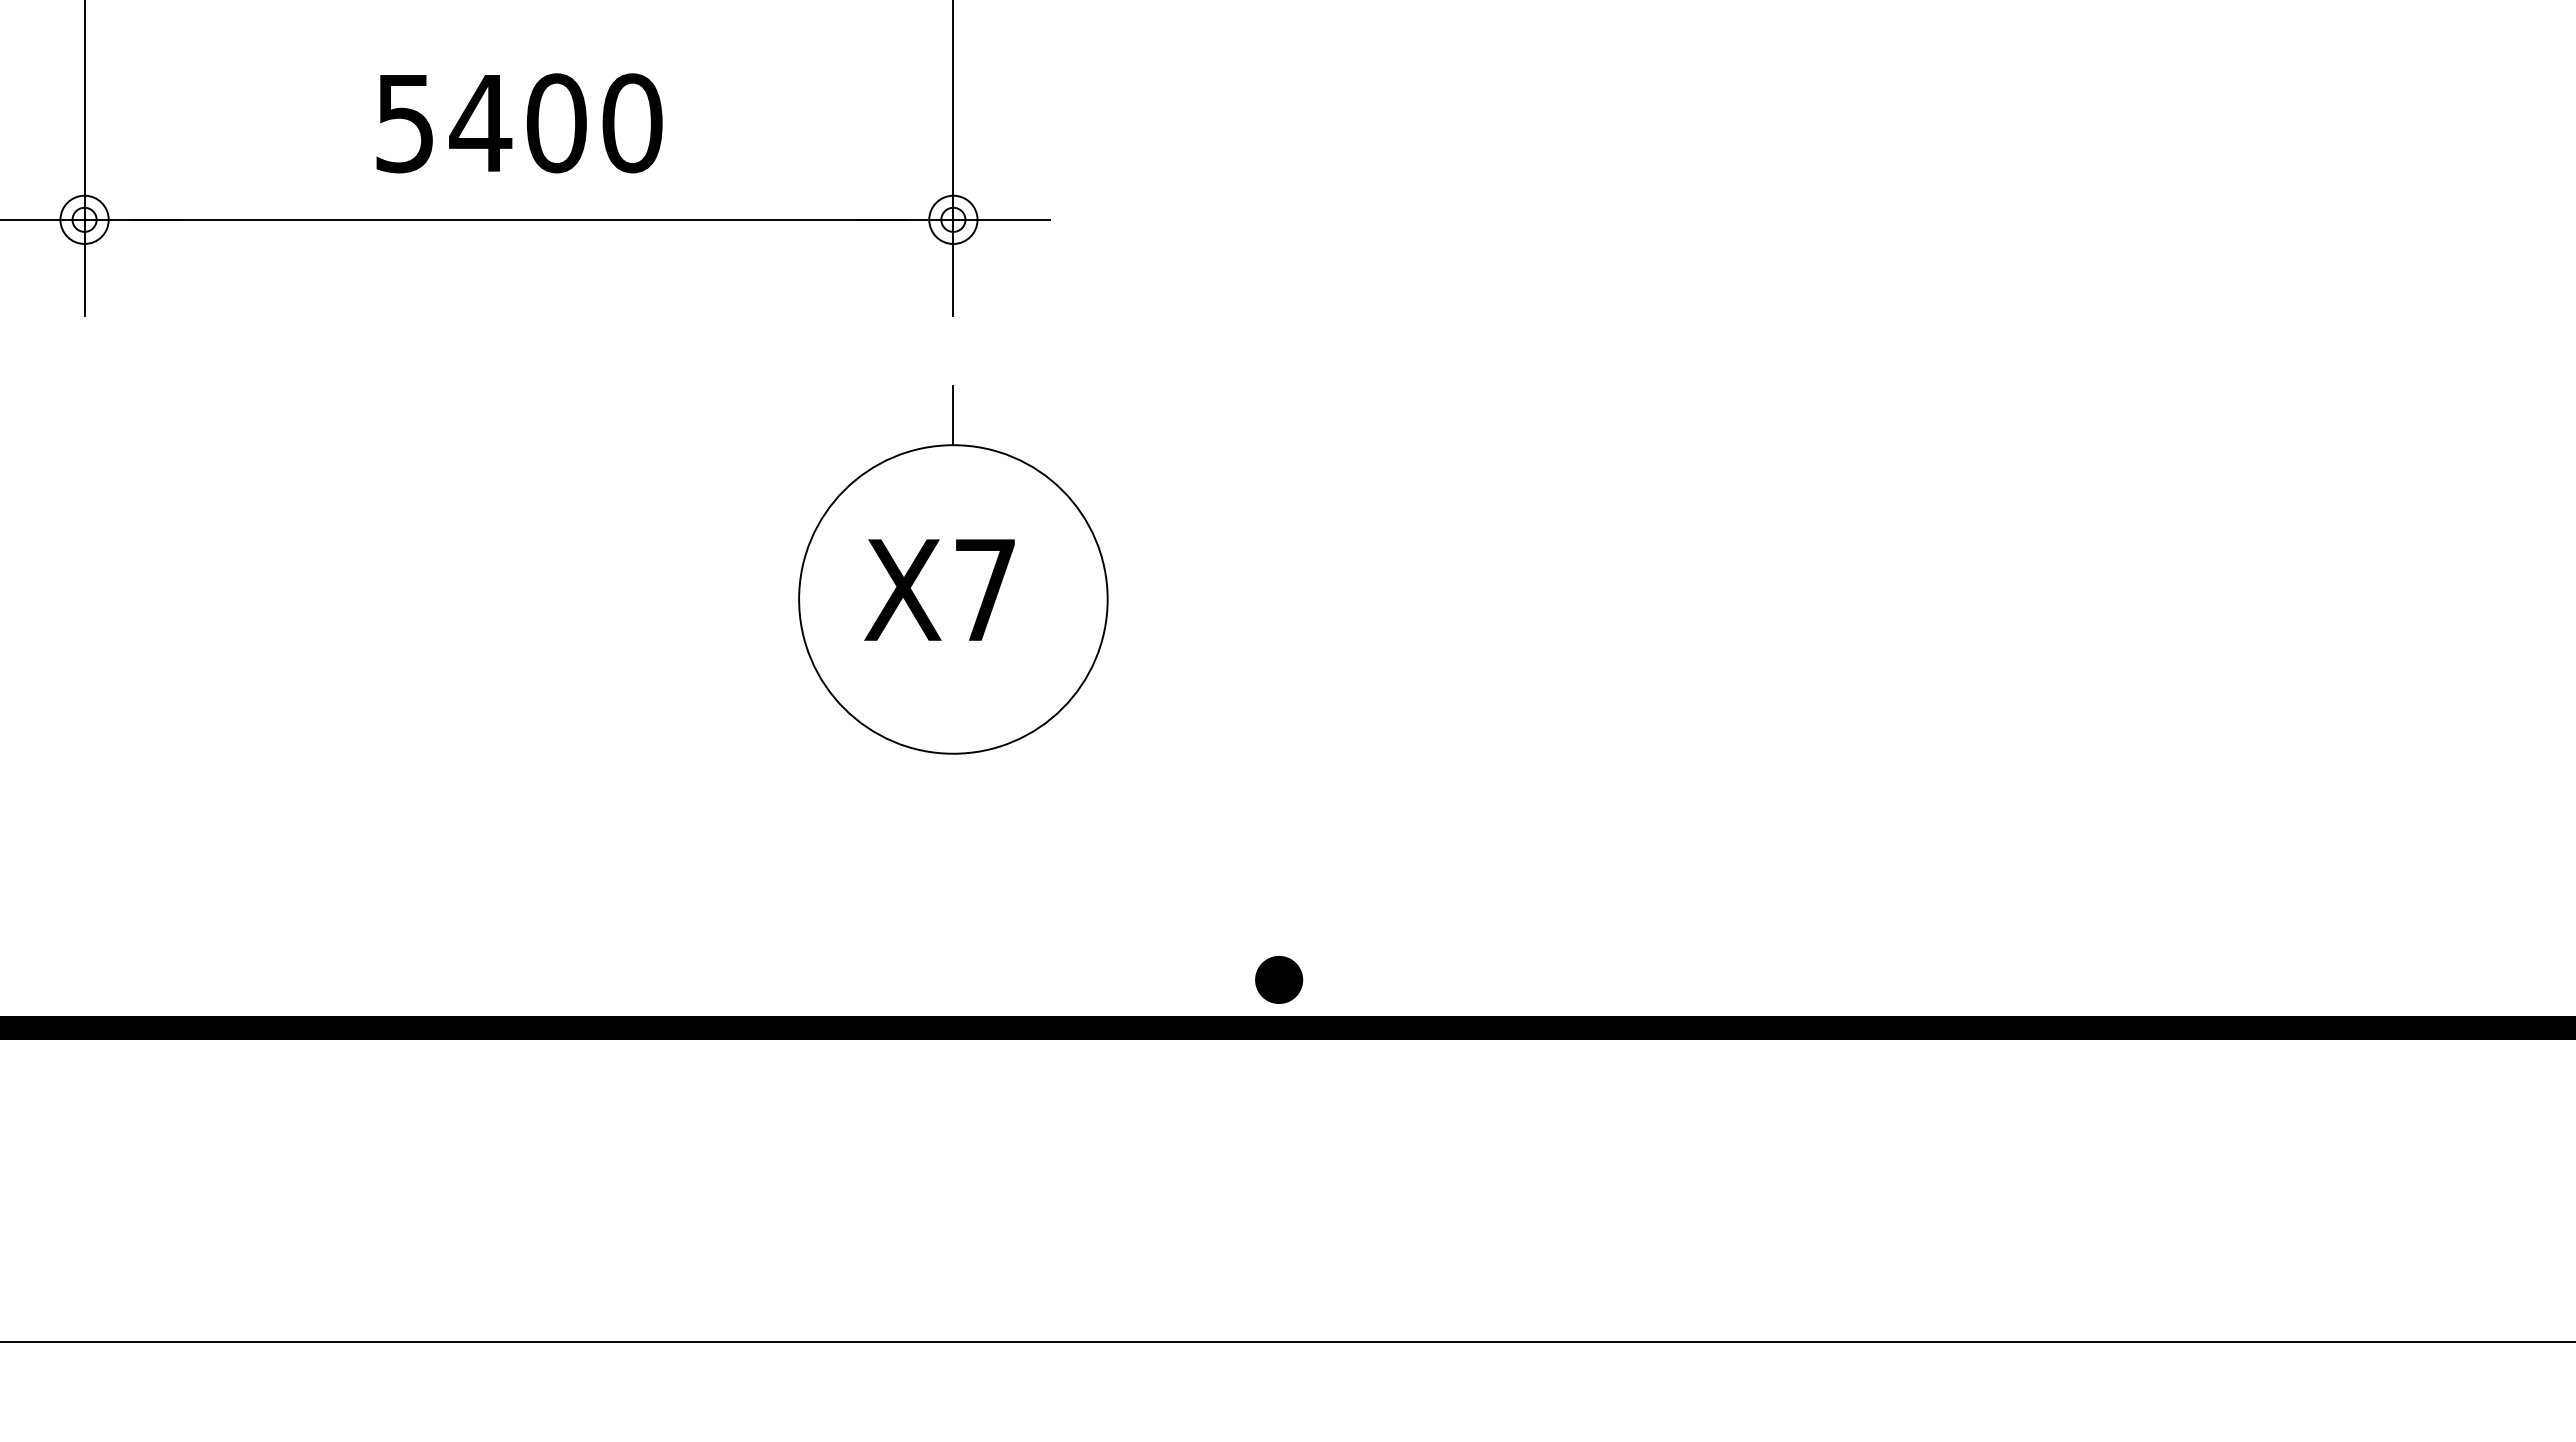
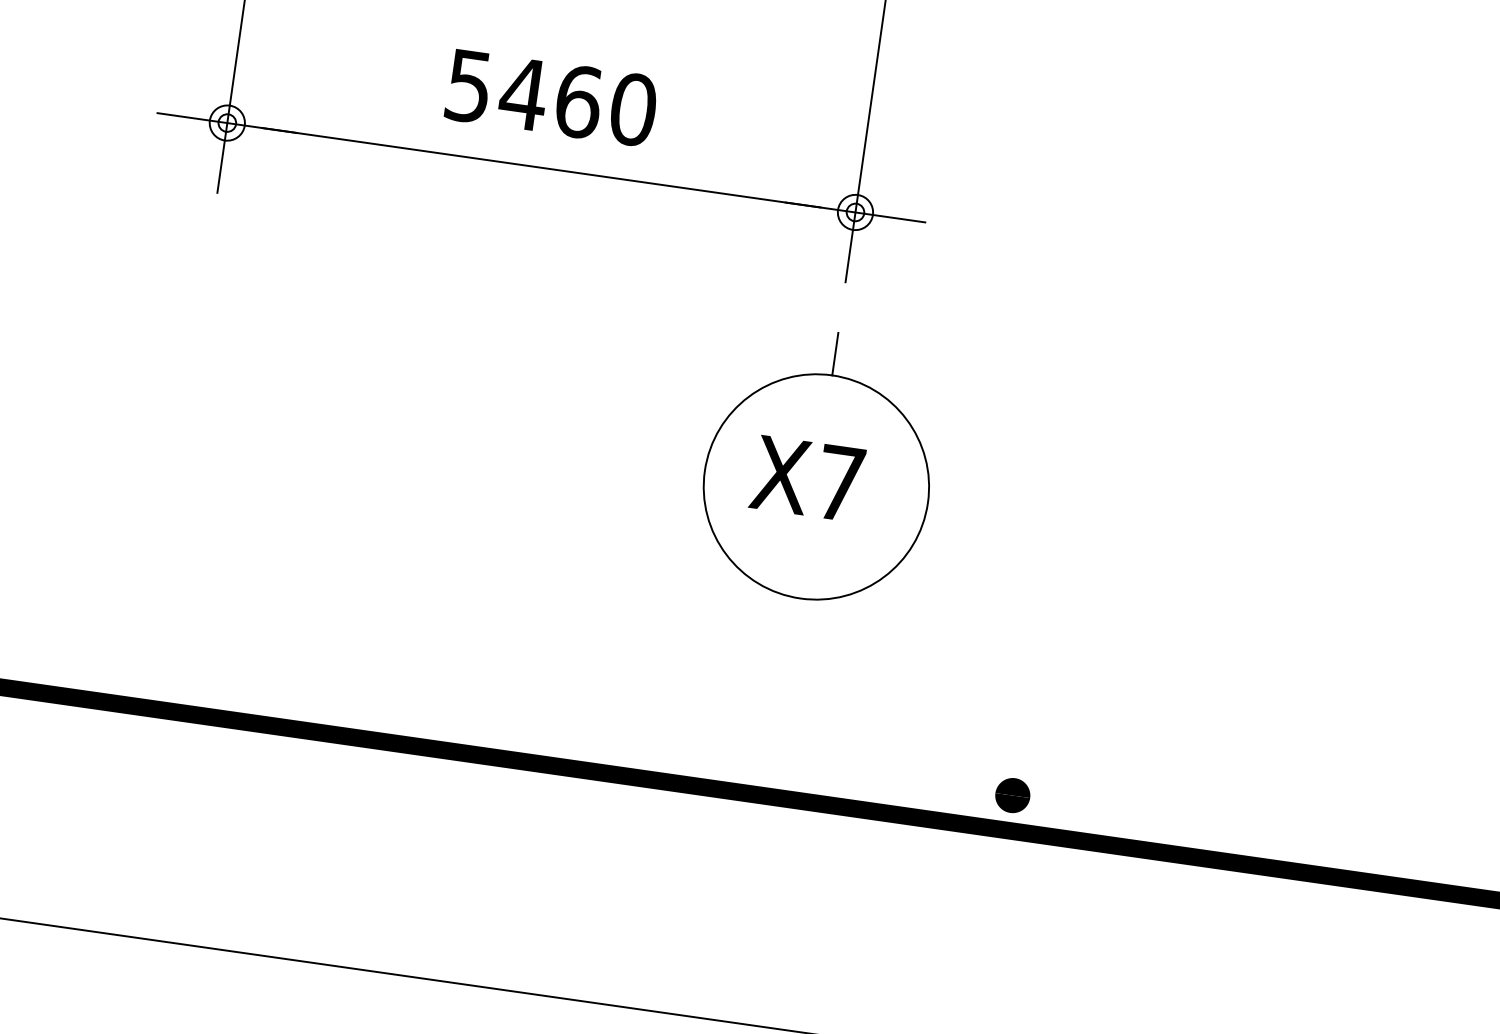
text: (557, 123) -> (579, 102), 5400 -> 5460

